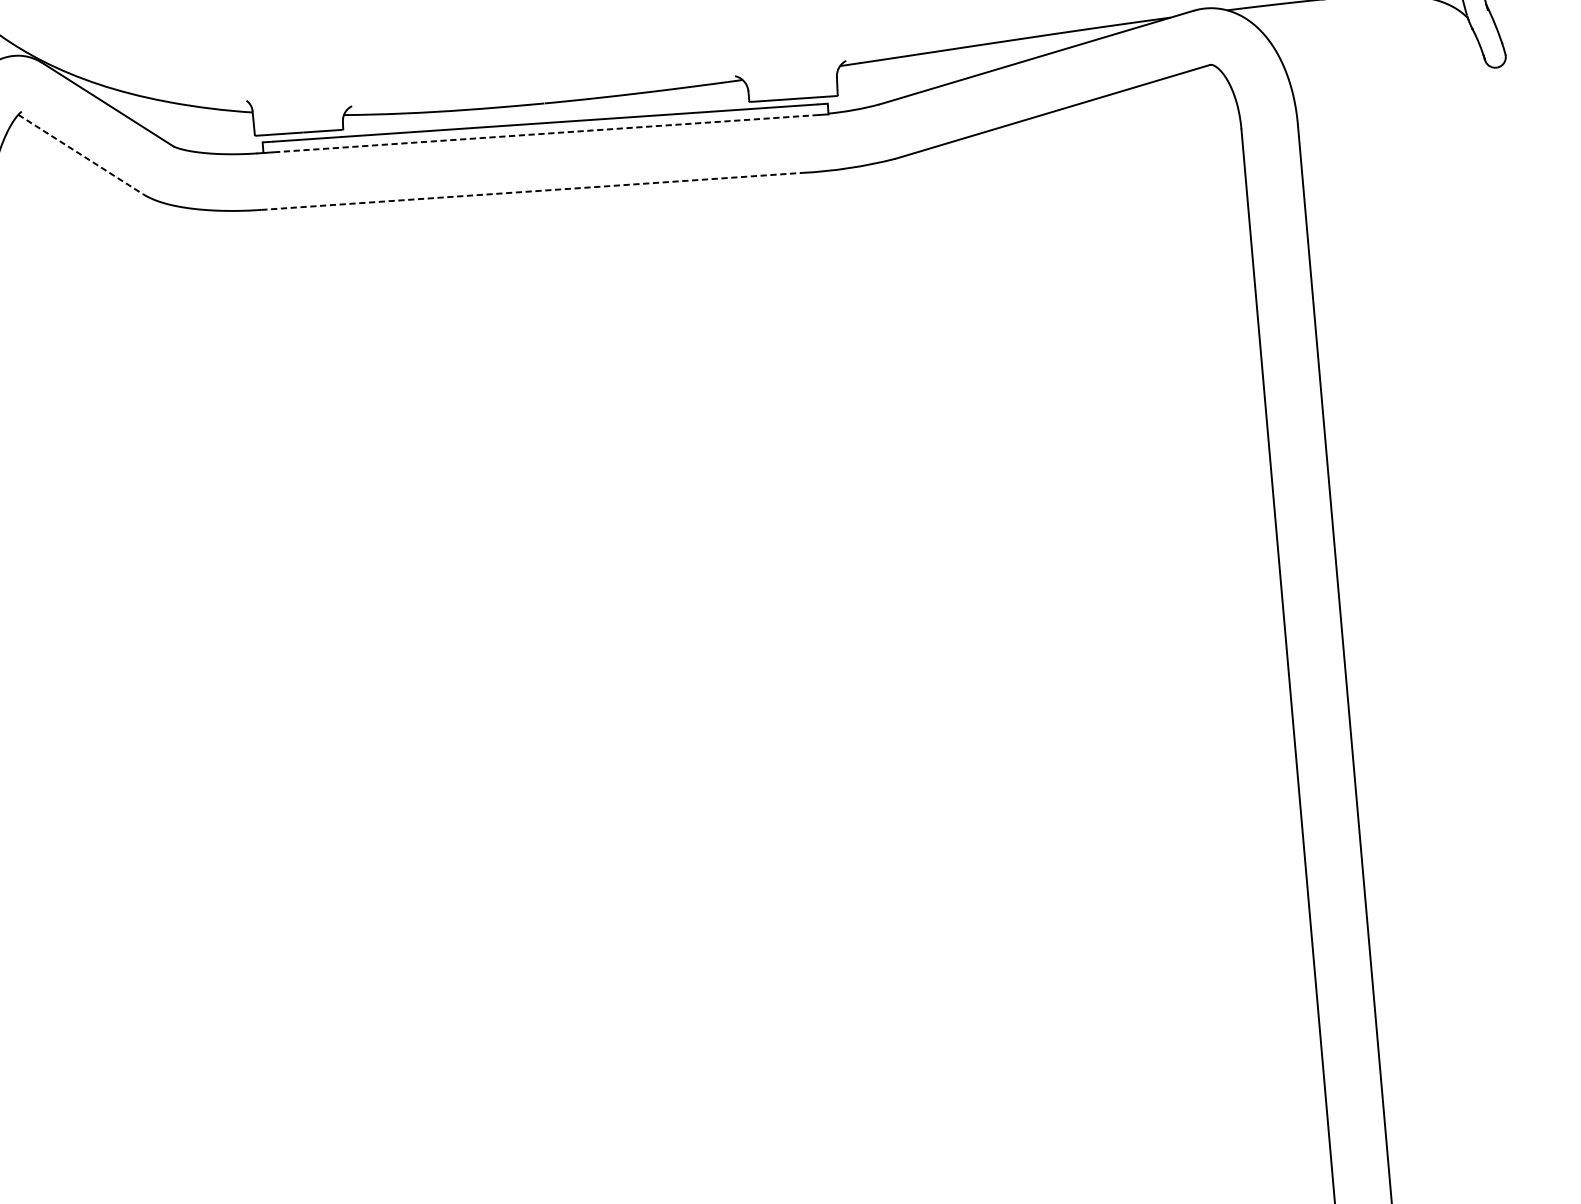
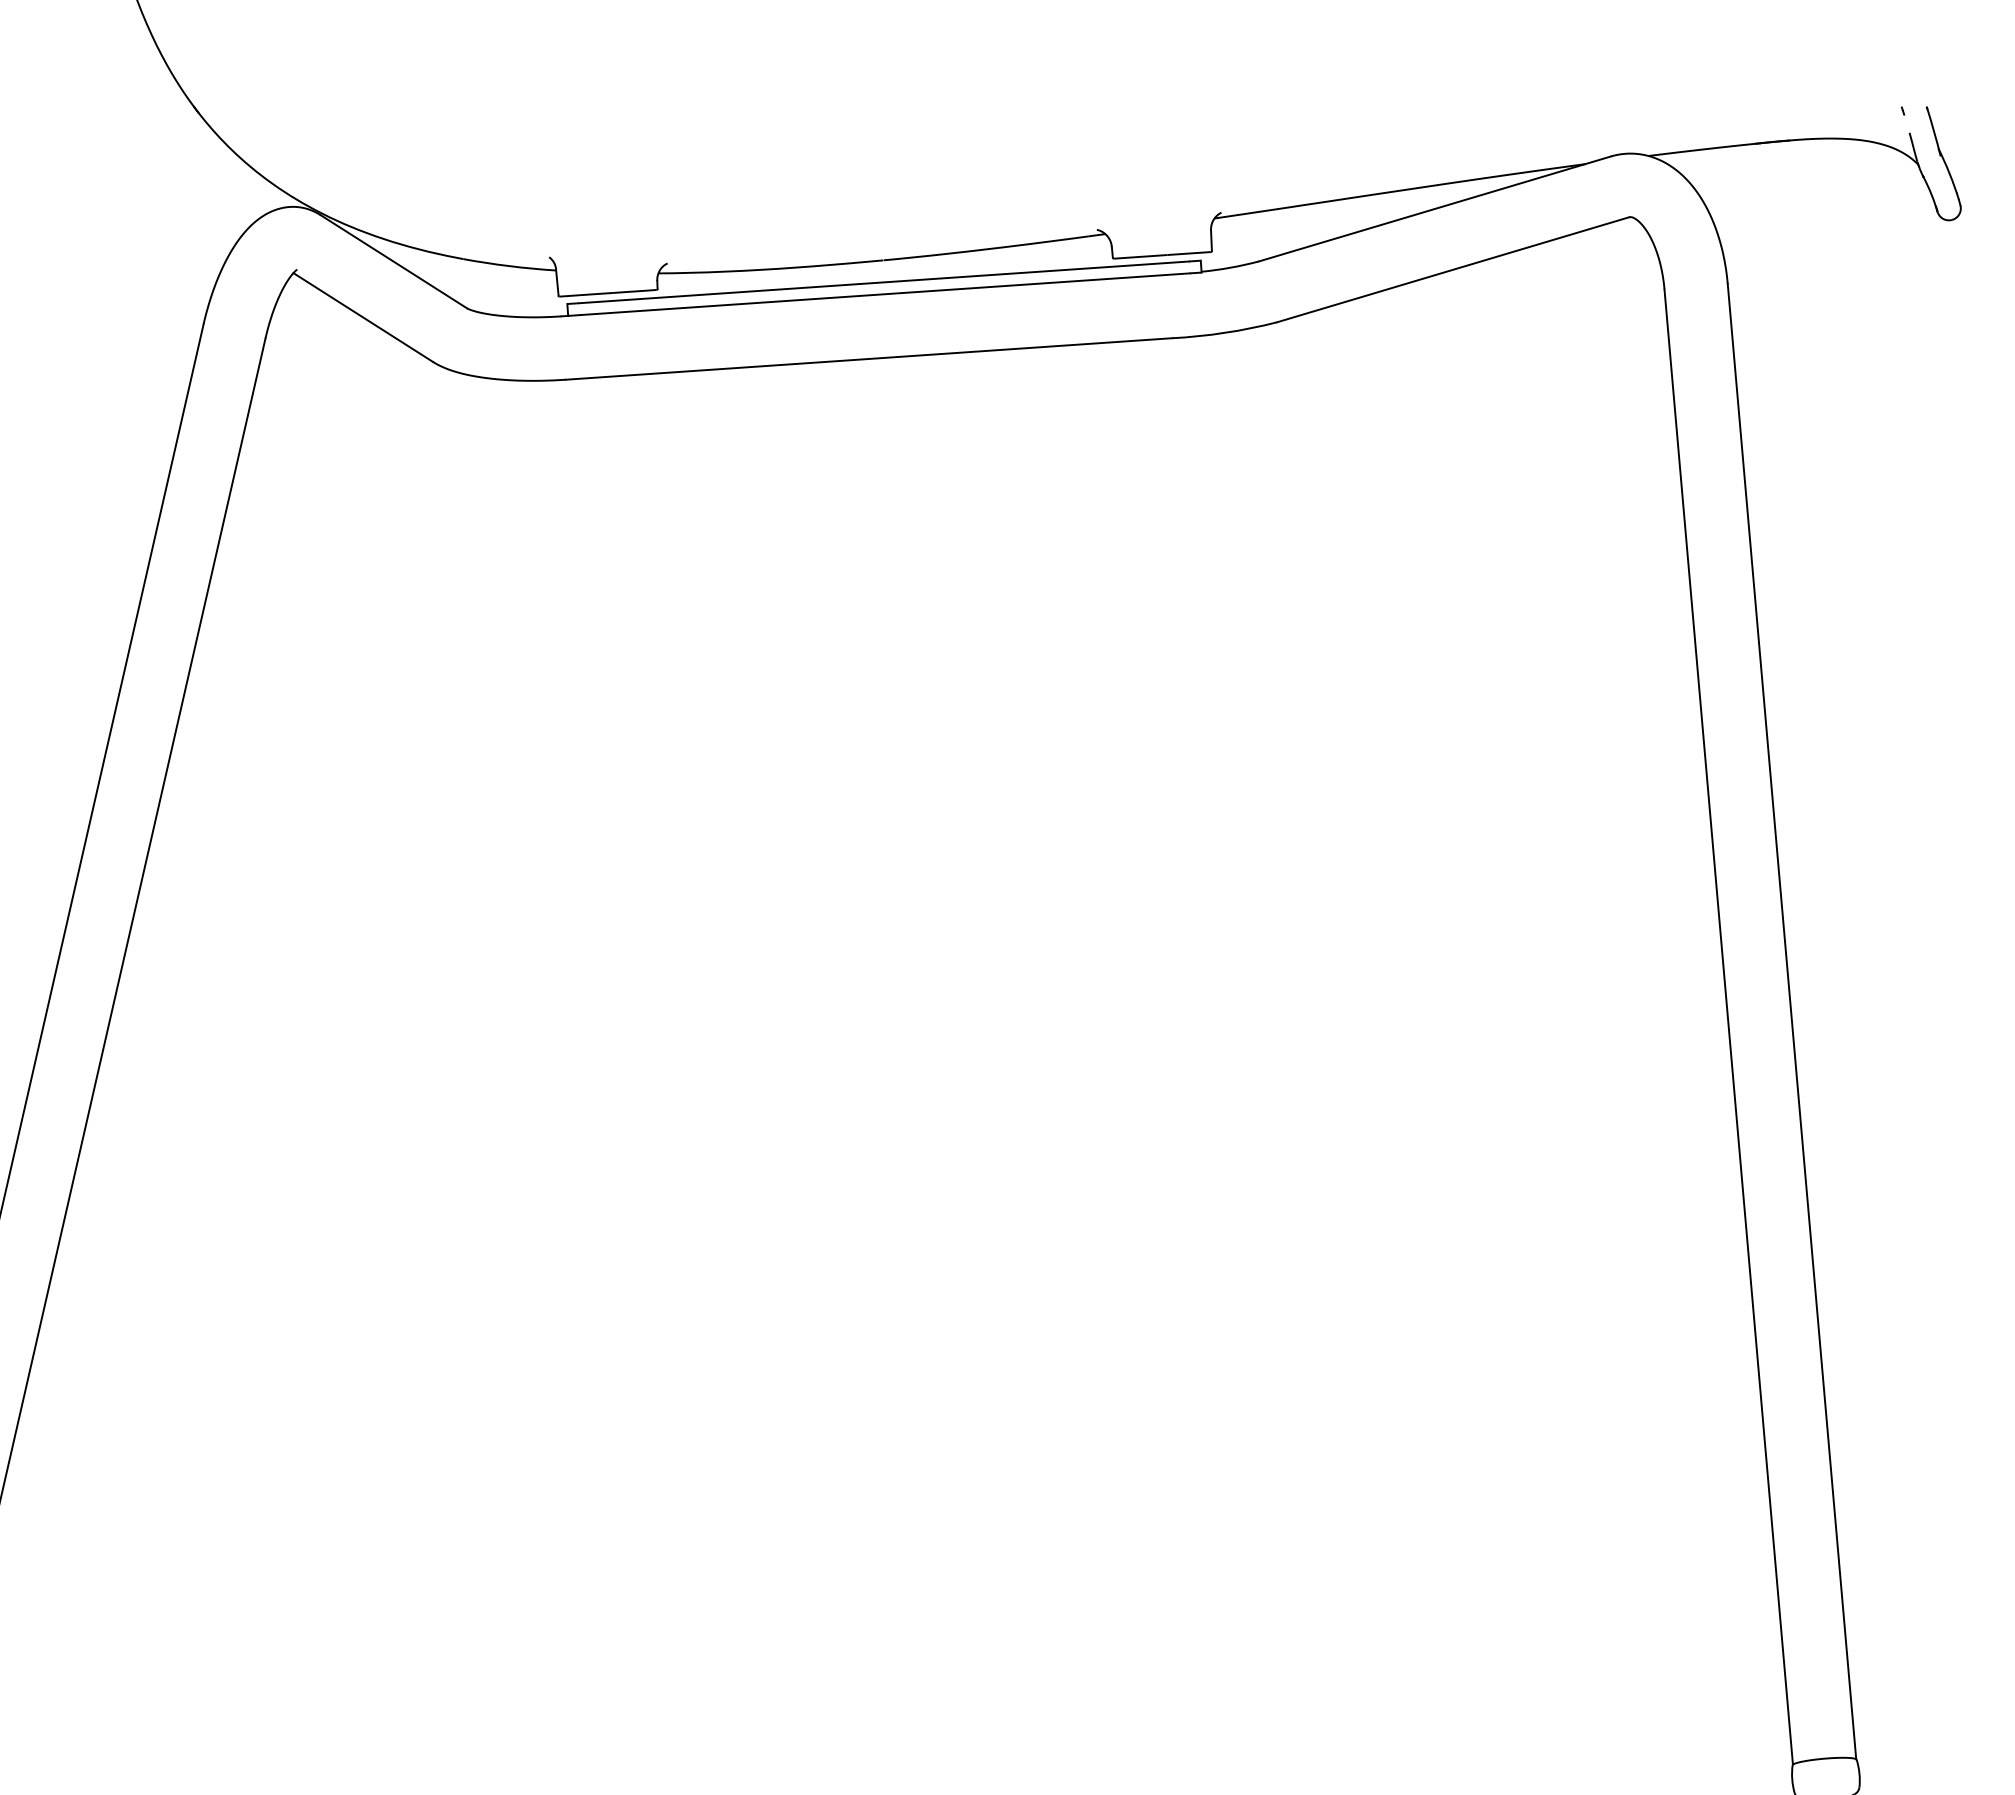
line: (545, 133) -> (884, 294), dashed -> solid
line: (80, 154) -> (363, 317), dashed -> solid
line: (531, 191) -> (868, 358), dashed -> solid

